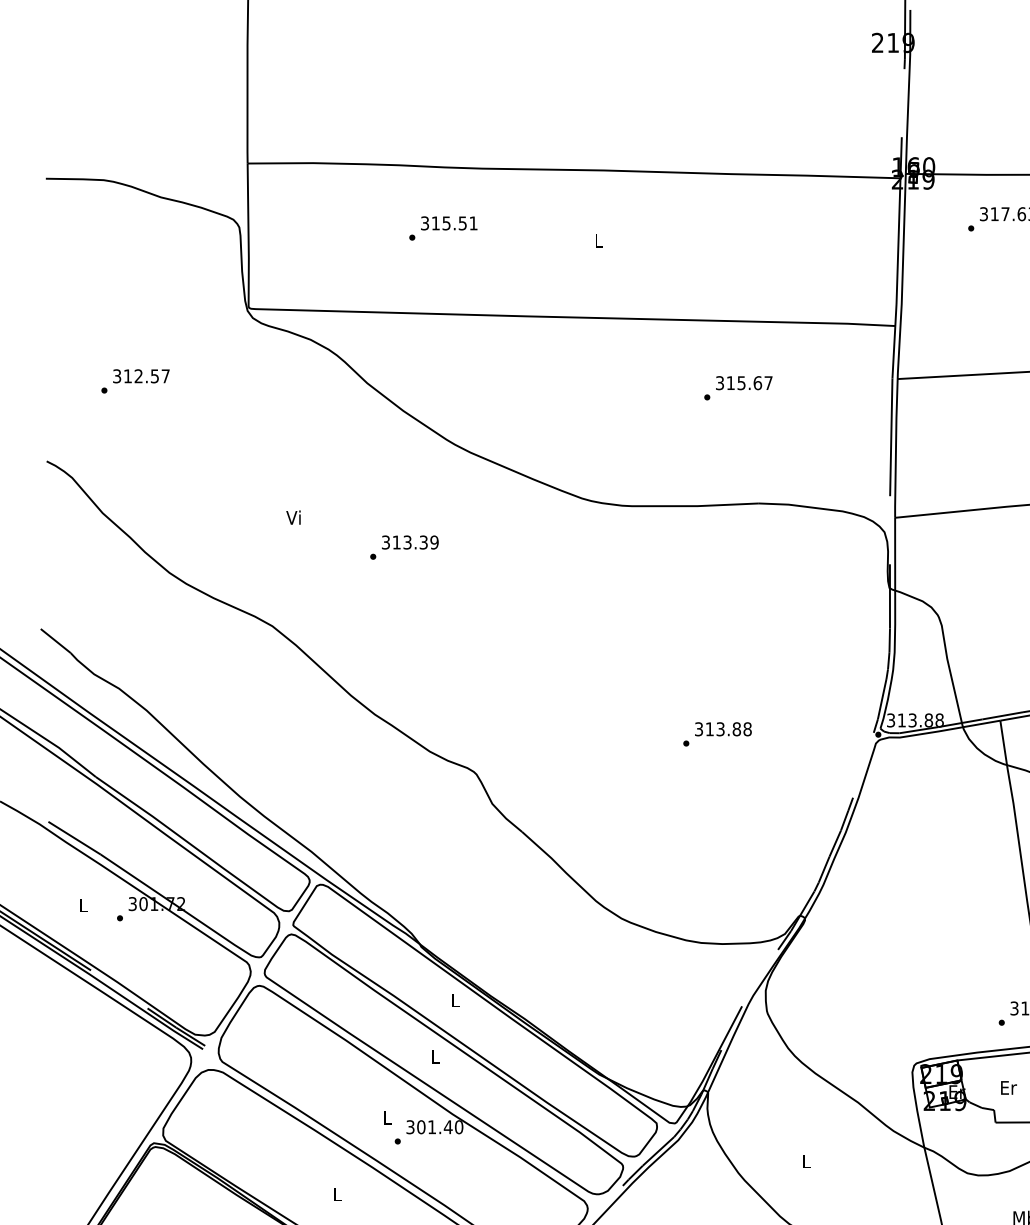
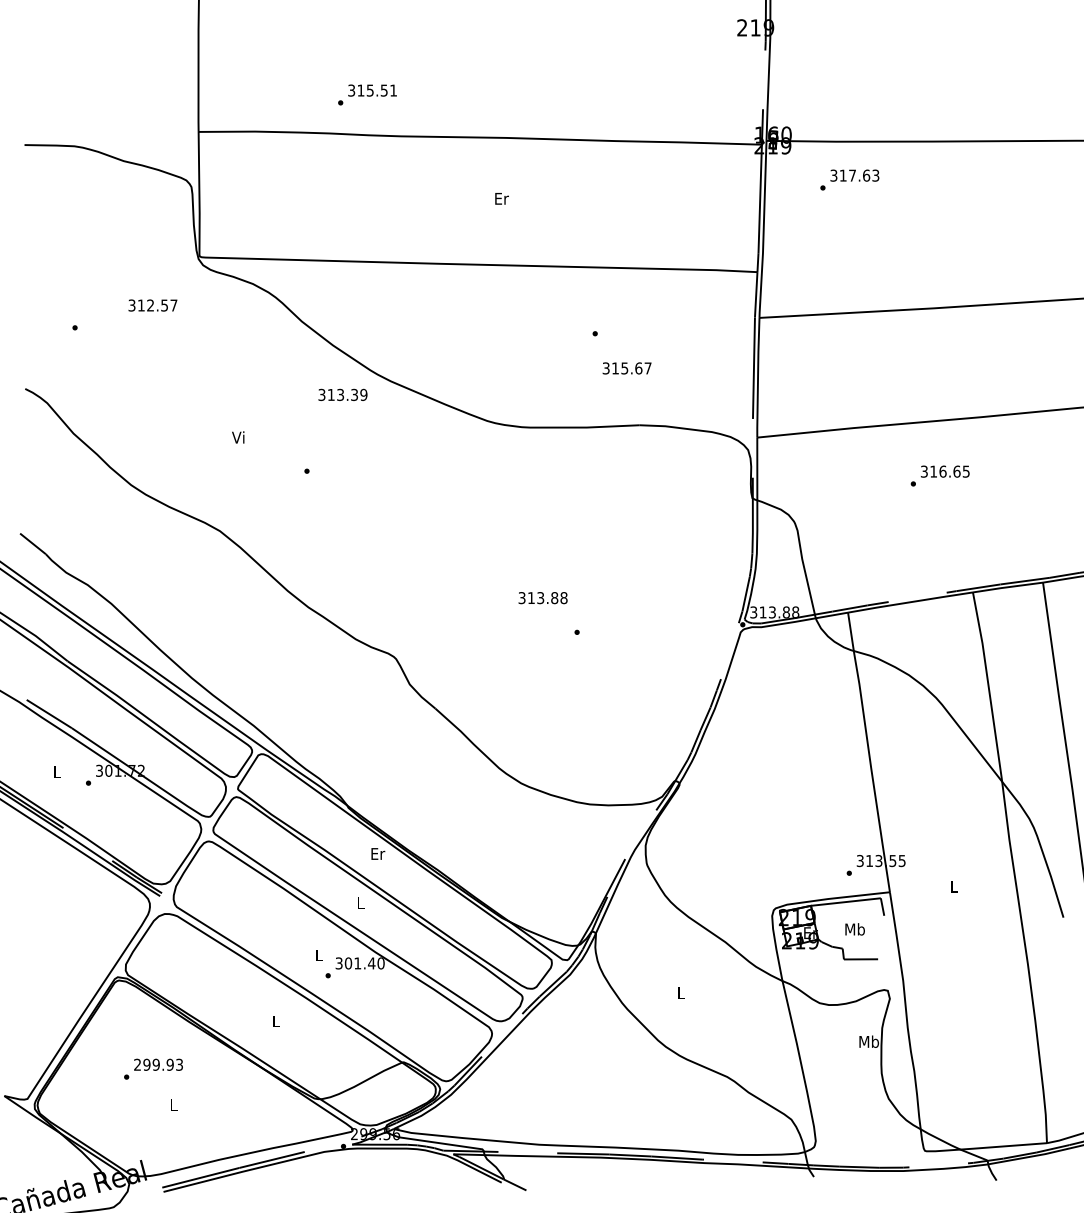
text: (443, 227) -> (367, 94), moved
text: (598, 240) -> (501, 198), L -> Er
text: (140, 376) -> (152, 305), moved
text: (743, 383) -> (626, 368), moved
text: (409, 542) -> (342, 394), moved
text: (722, 729) -> (542, 598), moved
text: (456, 999) -> (378, 853), L -> Er
text: (1007, 1087) -> (854, 929), Er -> Mb

